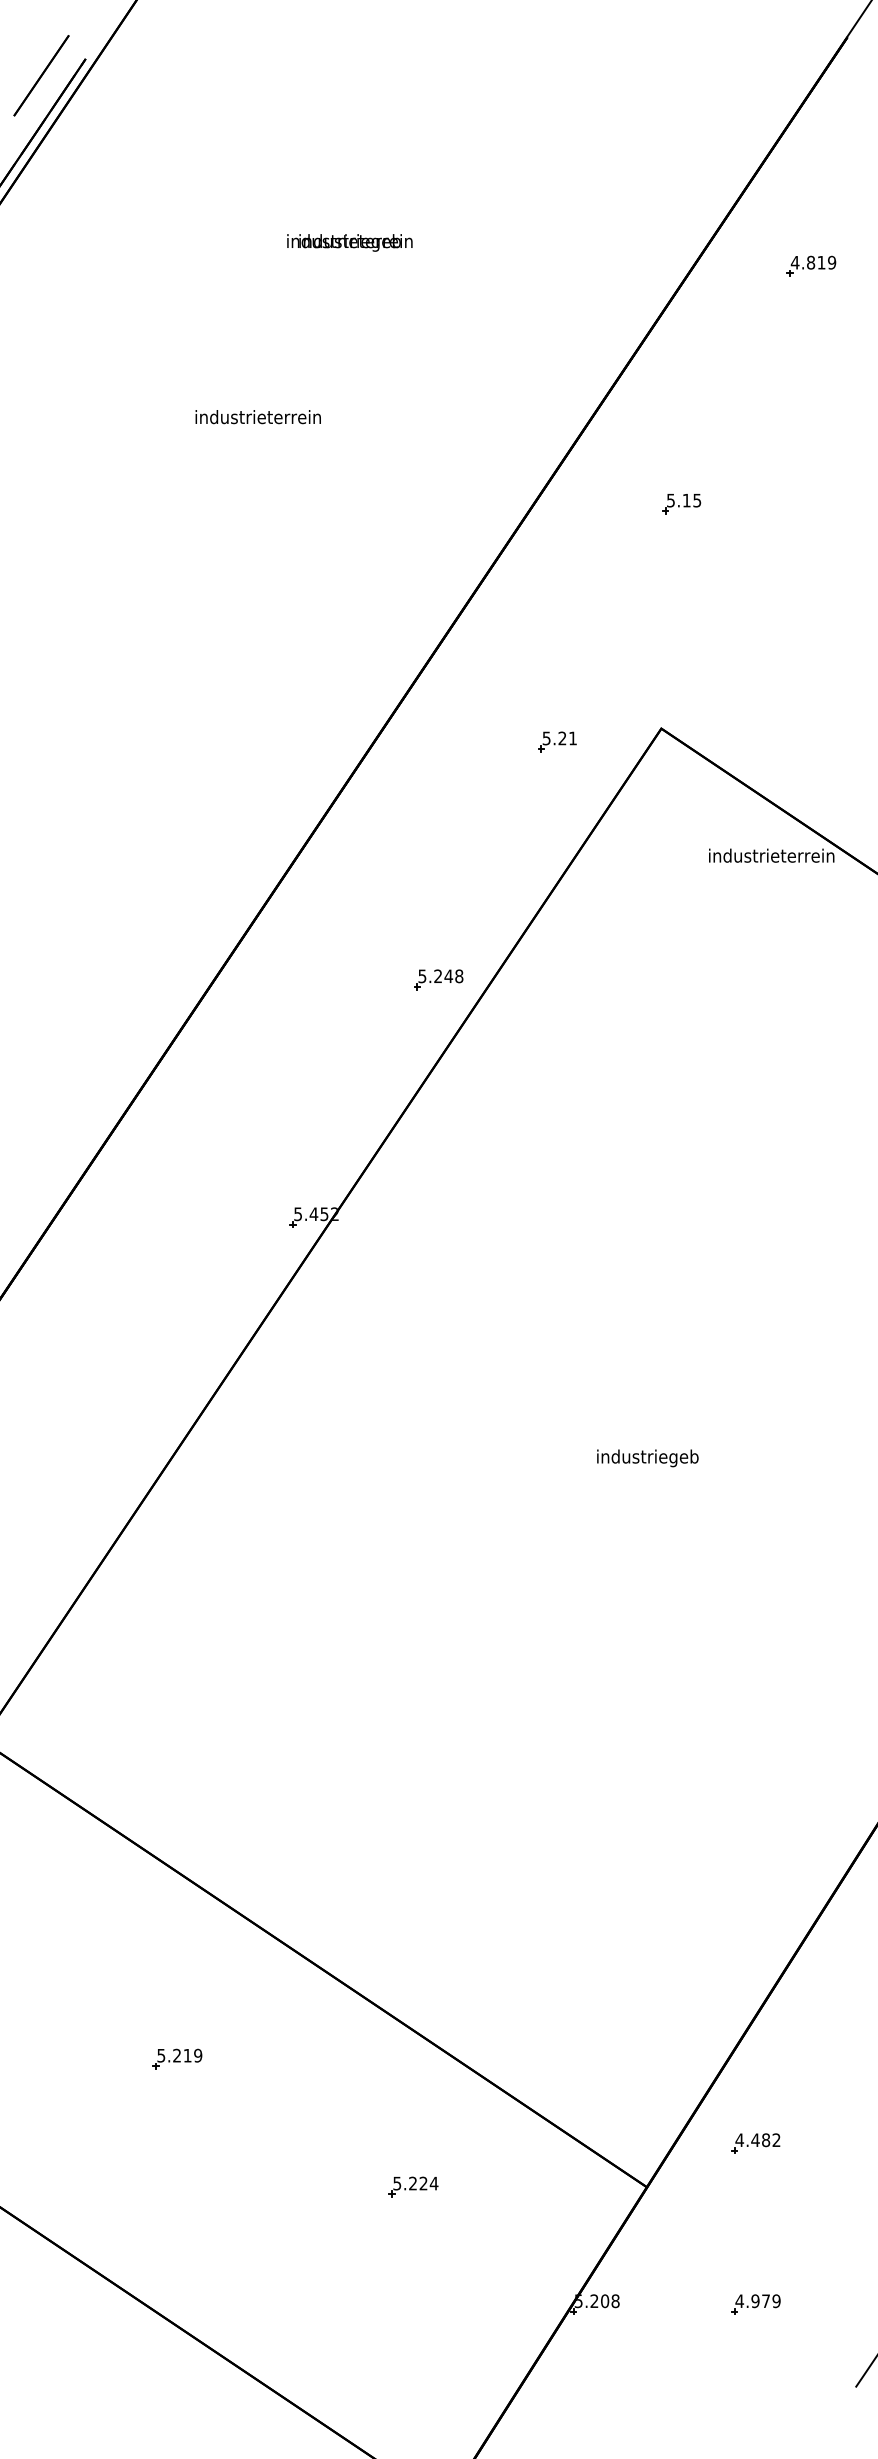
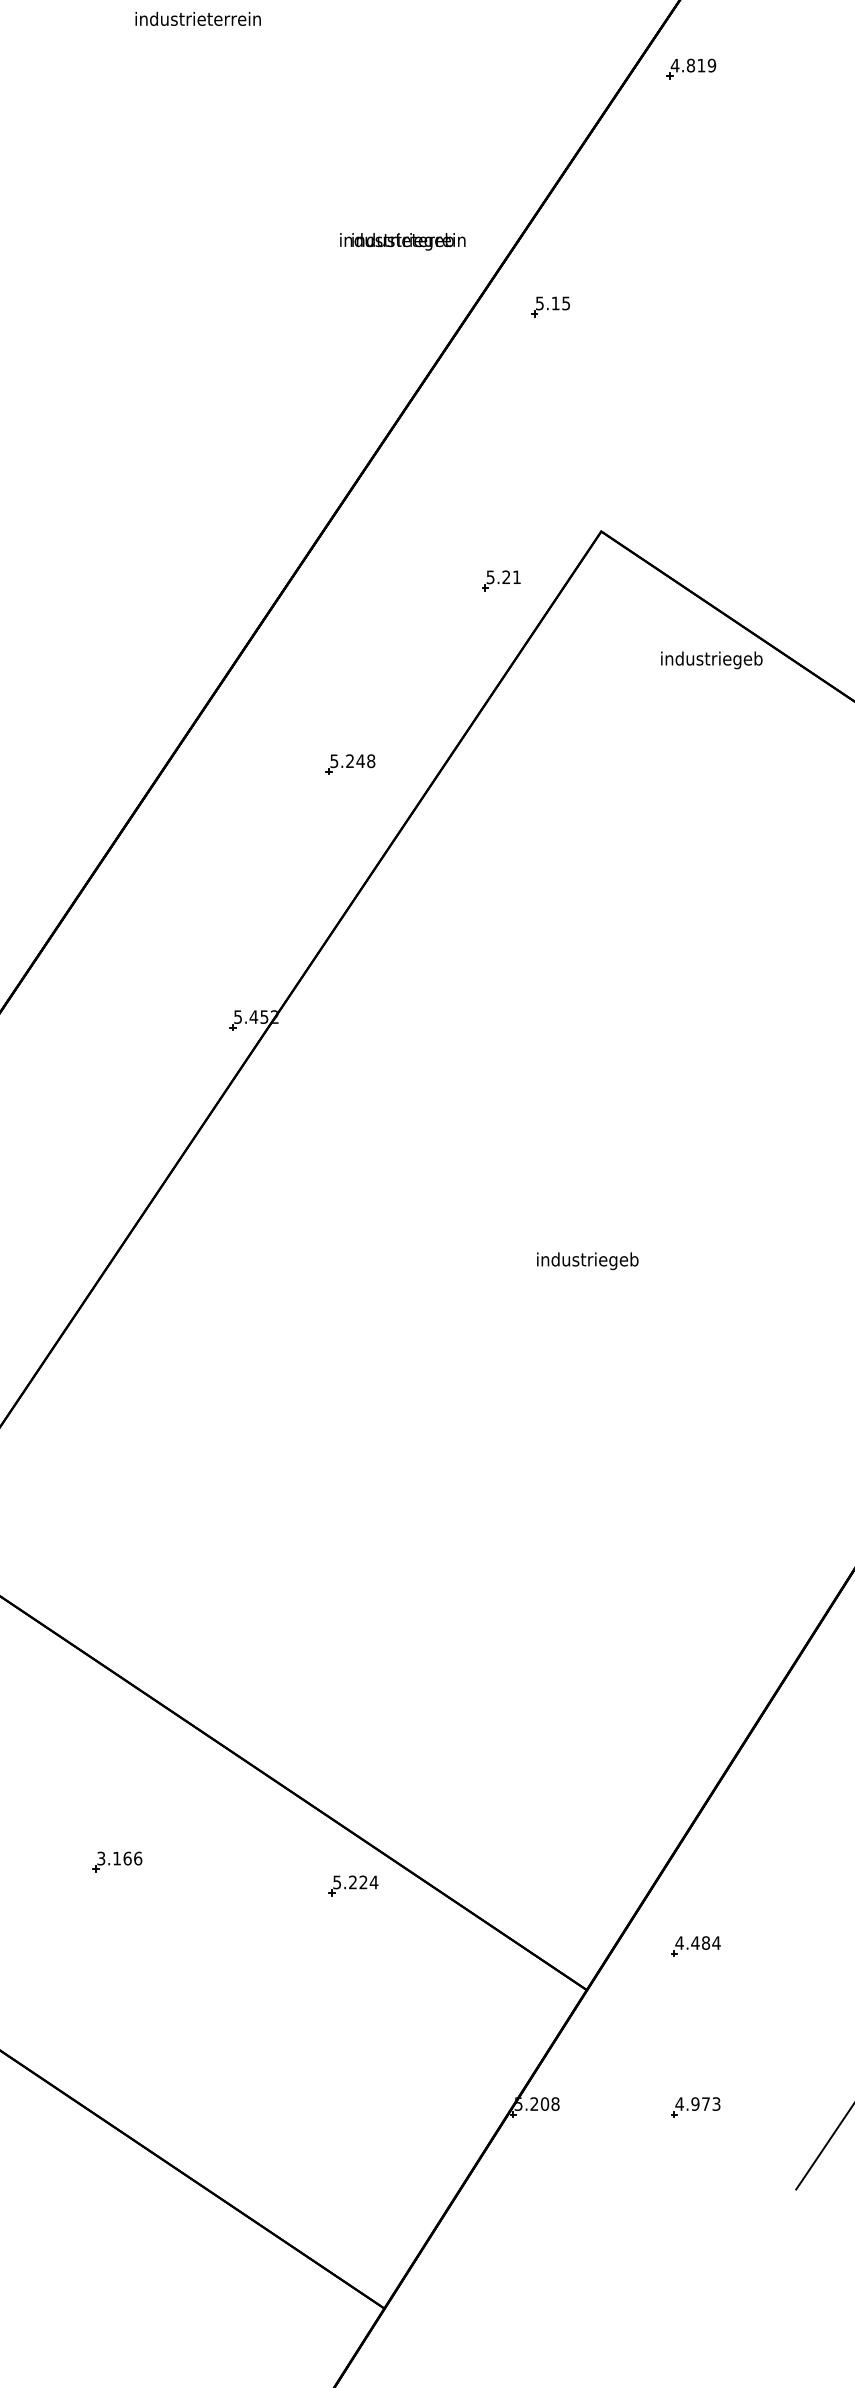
text: (349, 242) -> (402, 241), moved
part: (811, 265) -> (691, 68), moved
text: (257, 417) -> (197, 19), moved
part: (681, 504) -> (550, 307), moved
part: (557, 741) -> (501, 580), moved
text: (771, 857) -> (711, 660), industrieterrein -> industriegeb
part: (438, 979) -> (350, 764), moved
text: (179, 2055) -> (119, 1858), 5.219 -> 3.166
text: (776, 2139) -> (716, 1942), 4.482 -> 4.484
part: (413, 2186) -> (353, 1885), moved
text: (776, 2300) -> (716, 2103), 4.979 -> 4.973

